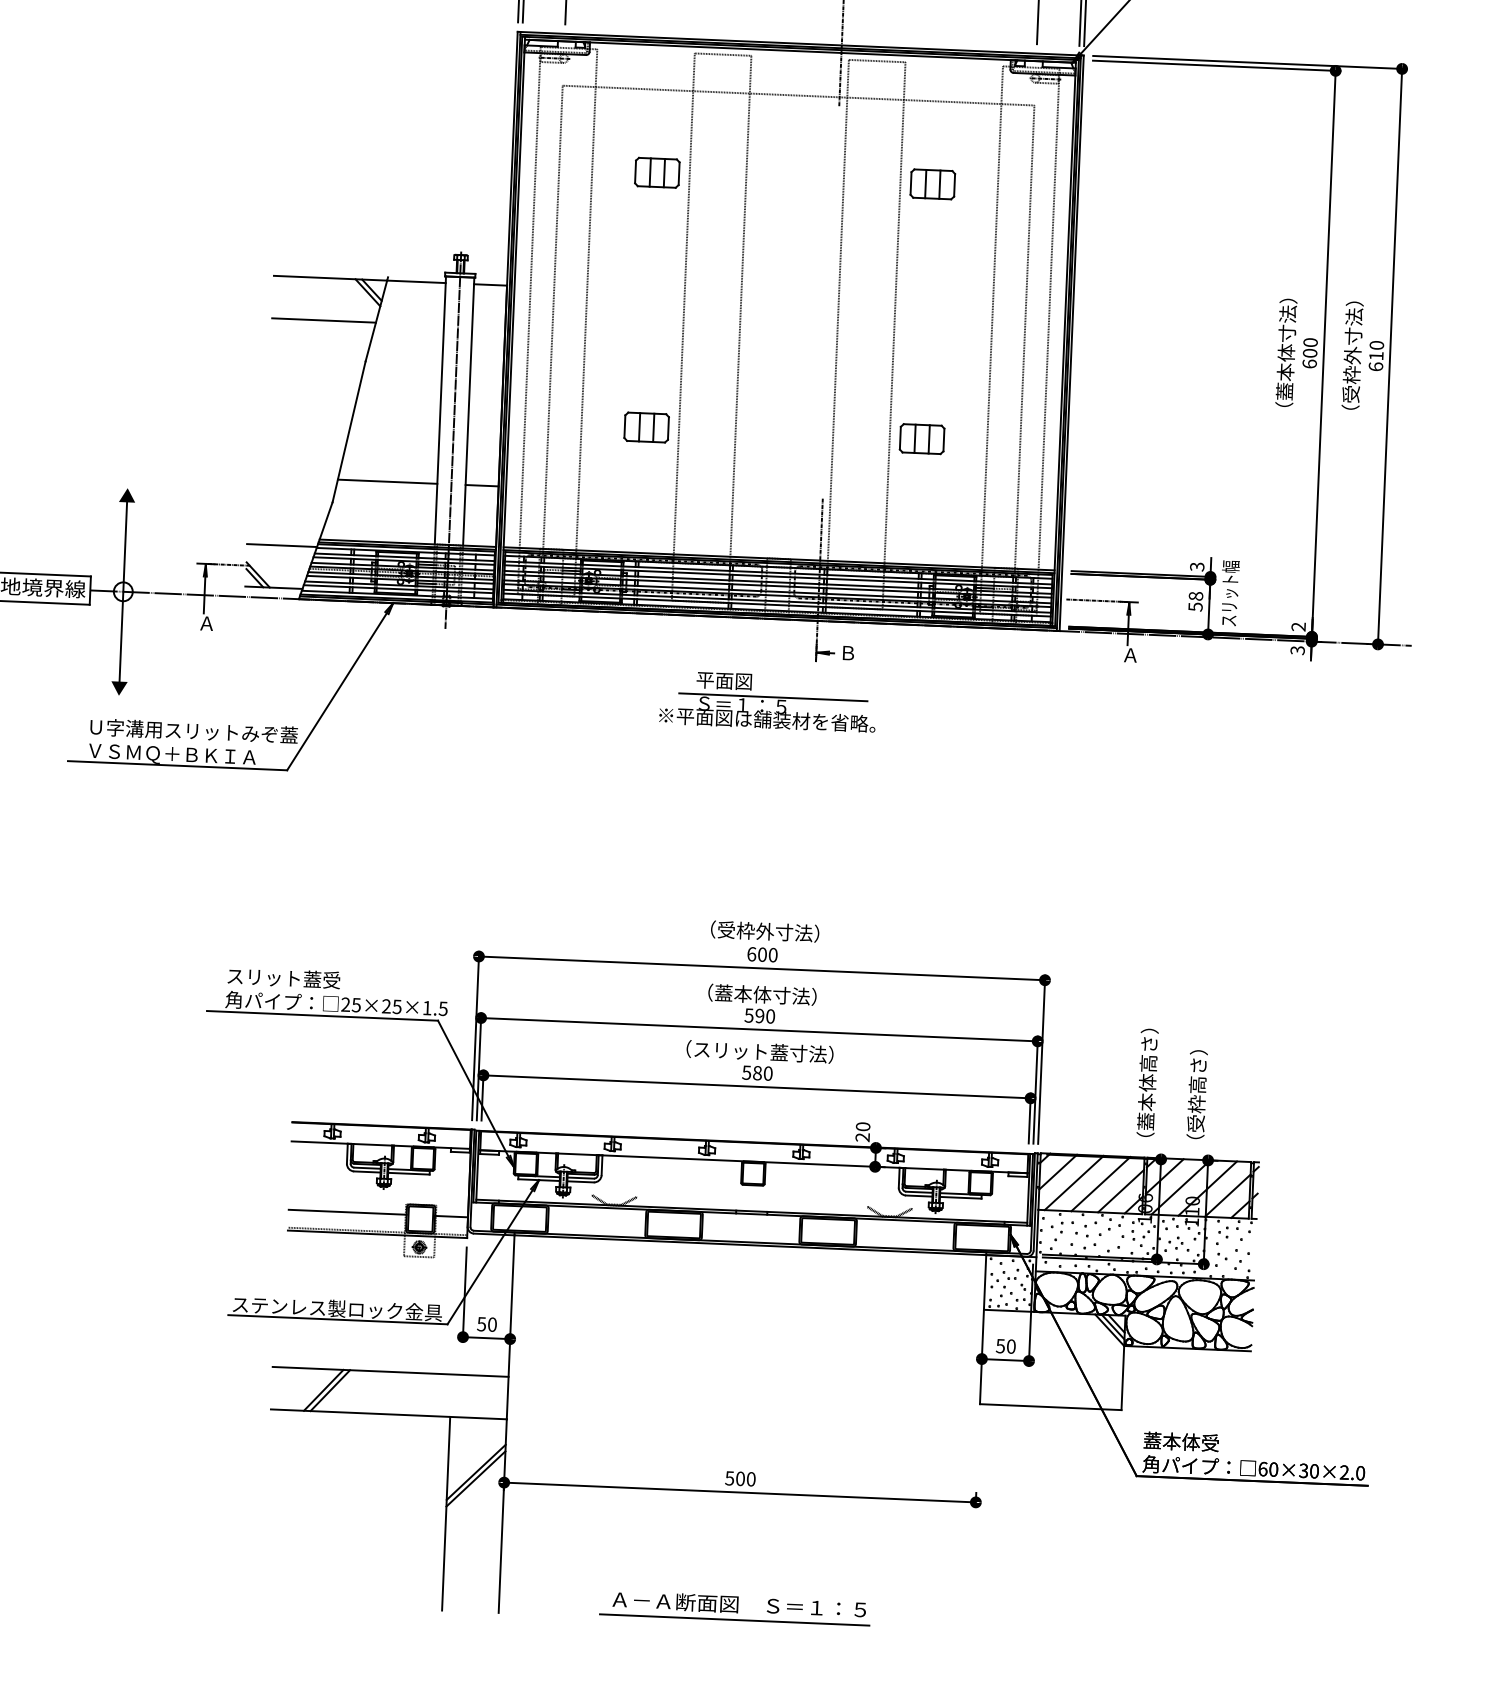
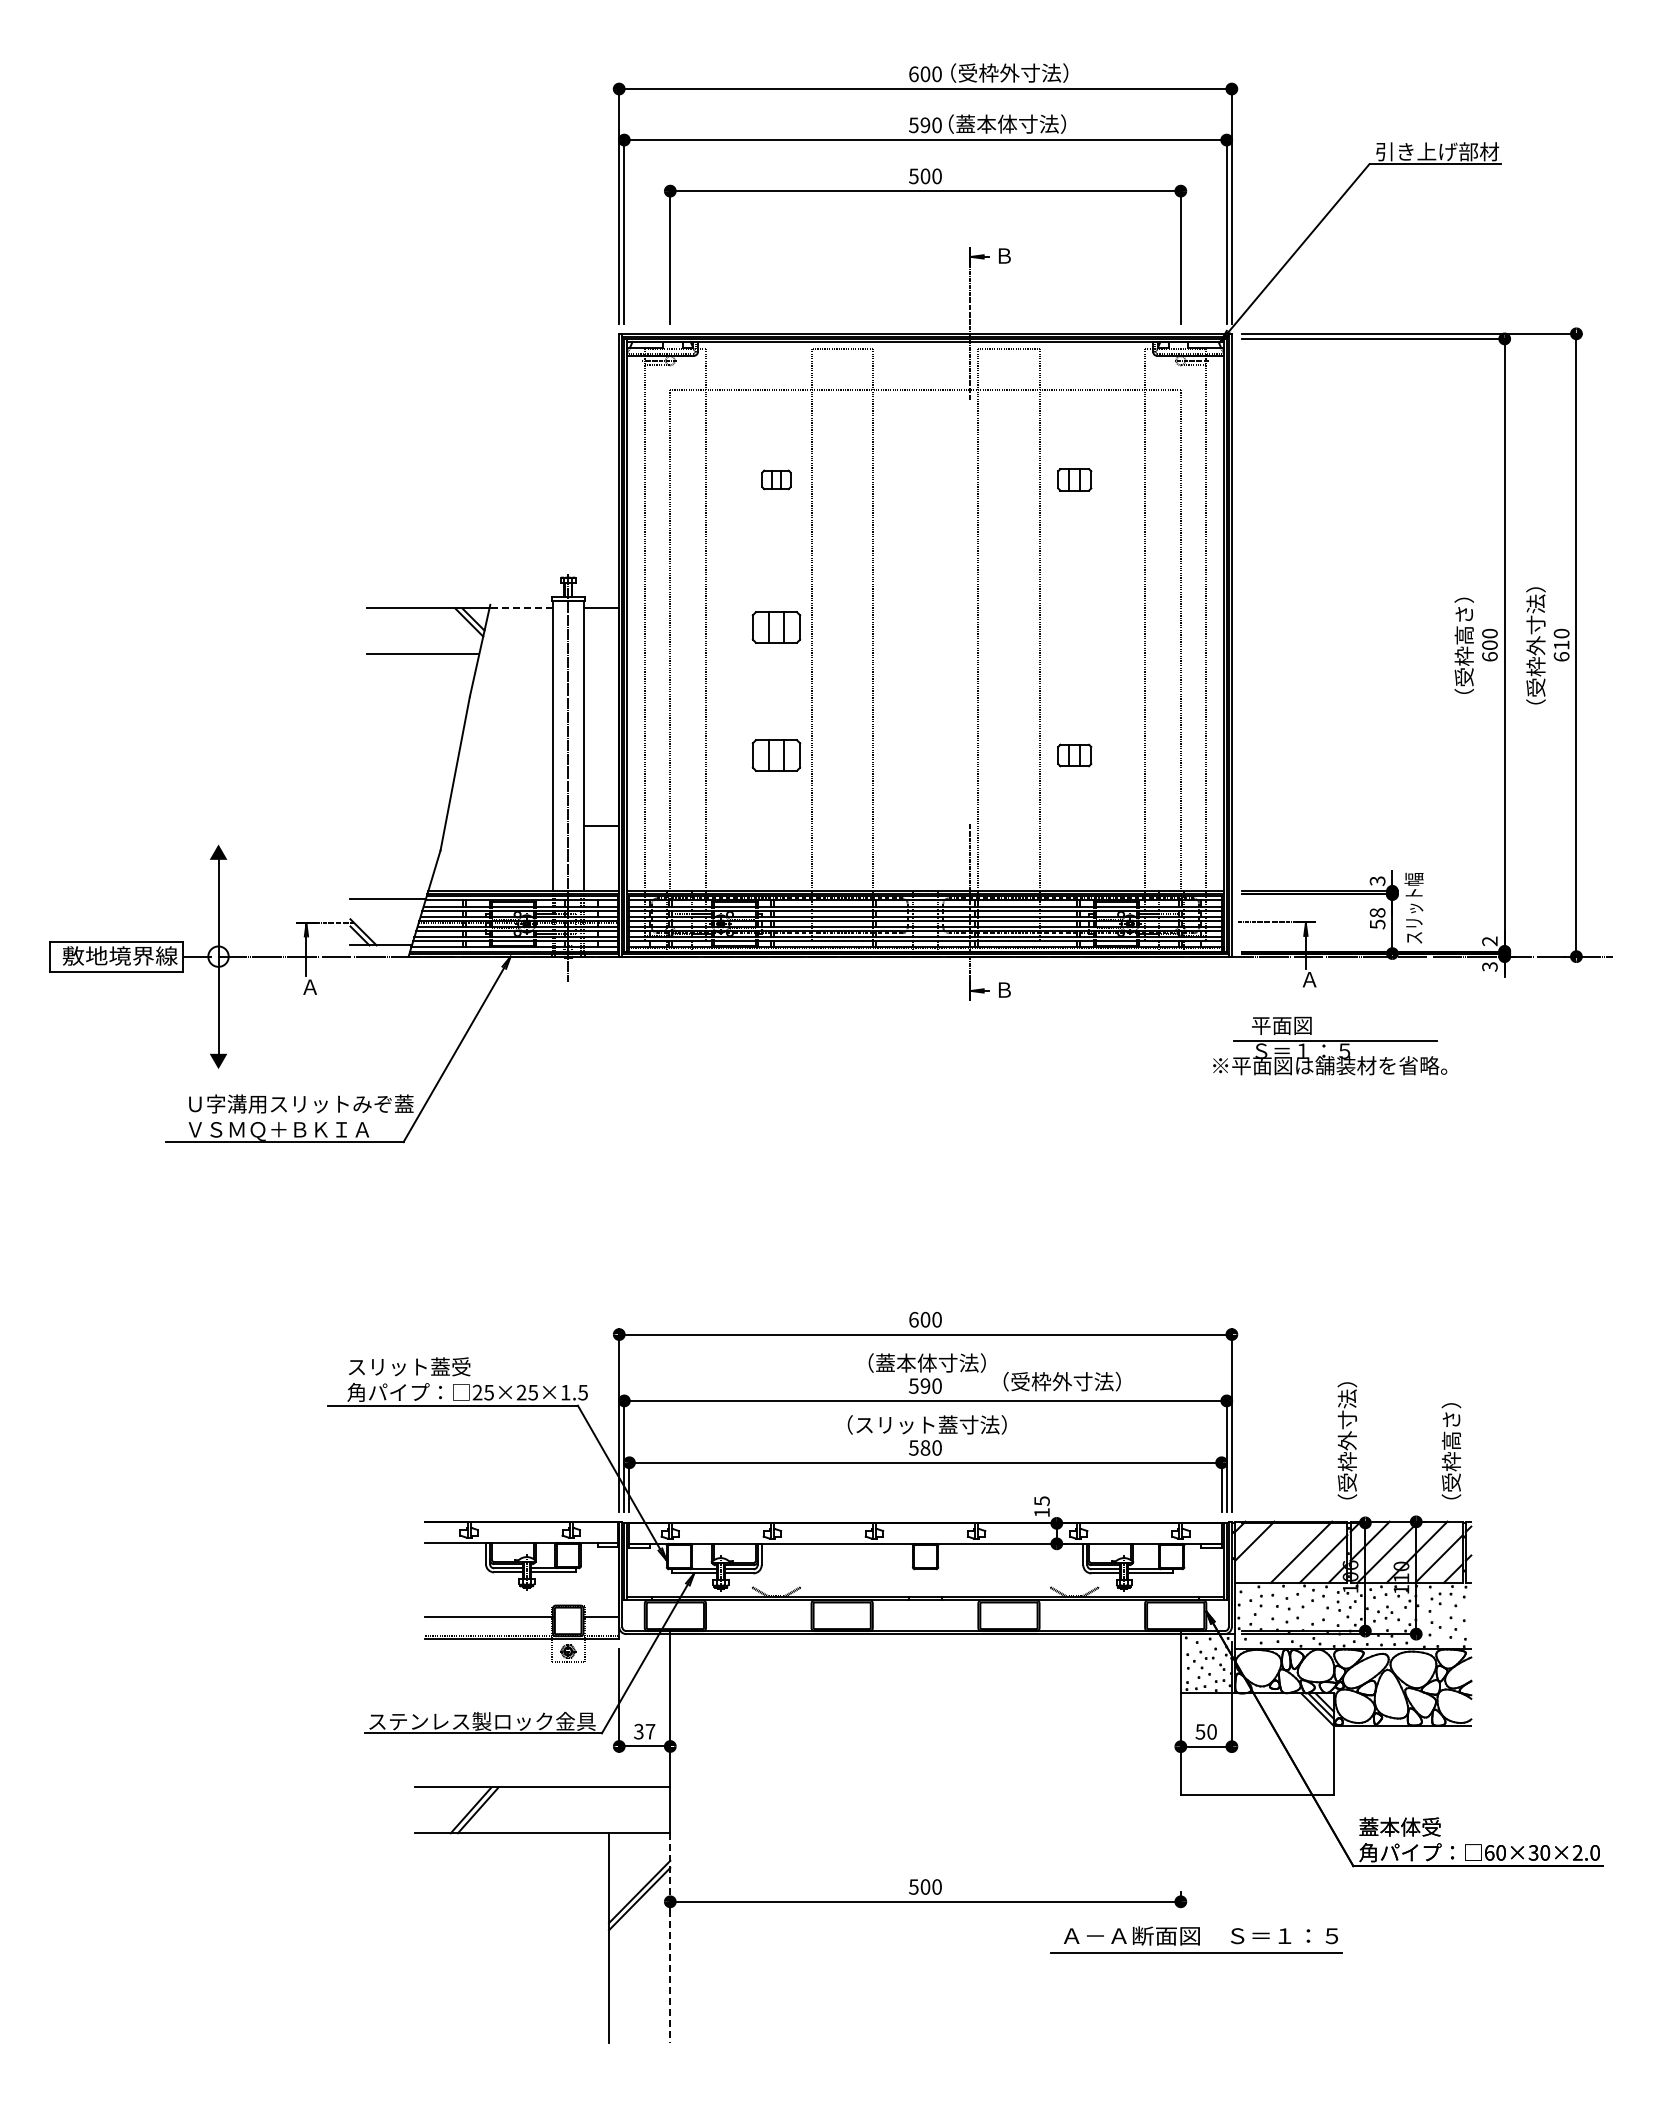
part: (657, 172) -> (776, 479), size x0.6
part: (932, 184) -> (1074, 479), size x0.7
line: (416, 281) -> (521, 608), solid -> dashed
part: (651, 309) -> (776, 627), added
text: (1285, 352) -> (1463, 645), （蓋本体寸法） -> （受枠高さ）
part: (922, 439) -> (1074, 755), size x0.7
line: (387, 481) -> (498, 825), removed
part: (768, 701) -> (1330, 1045), moved
text: (764, 931) -> (1061, 1381), moved
text: (1146, 1082) -> (1346, 1440), （蓋本体高さ） -> （受枠外寸法）
text: (1197, 1094) -> (1451, 1451), moved
text: (862, 1131) -> (1041, 1506), 20 -> 15
line: (1074, 1182) -> (1272, 1551), removed
text: (486, 1324) -> (644, 1731), 50 -> 37
line: (502, 1516) -> (670, 1938), solid -> dashed
part: (735, 1607) -> (1196, 1939), moved

